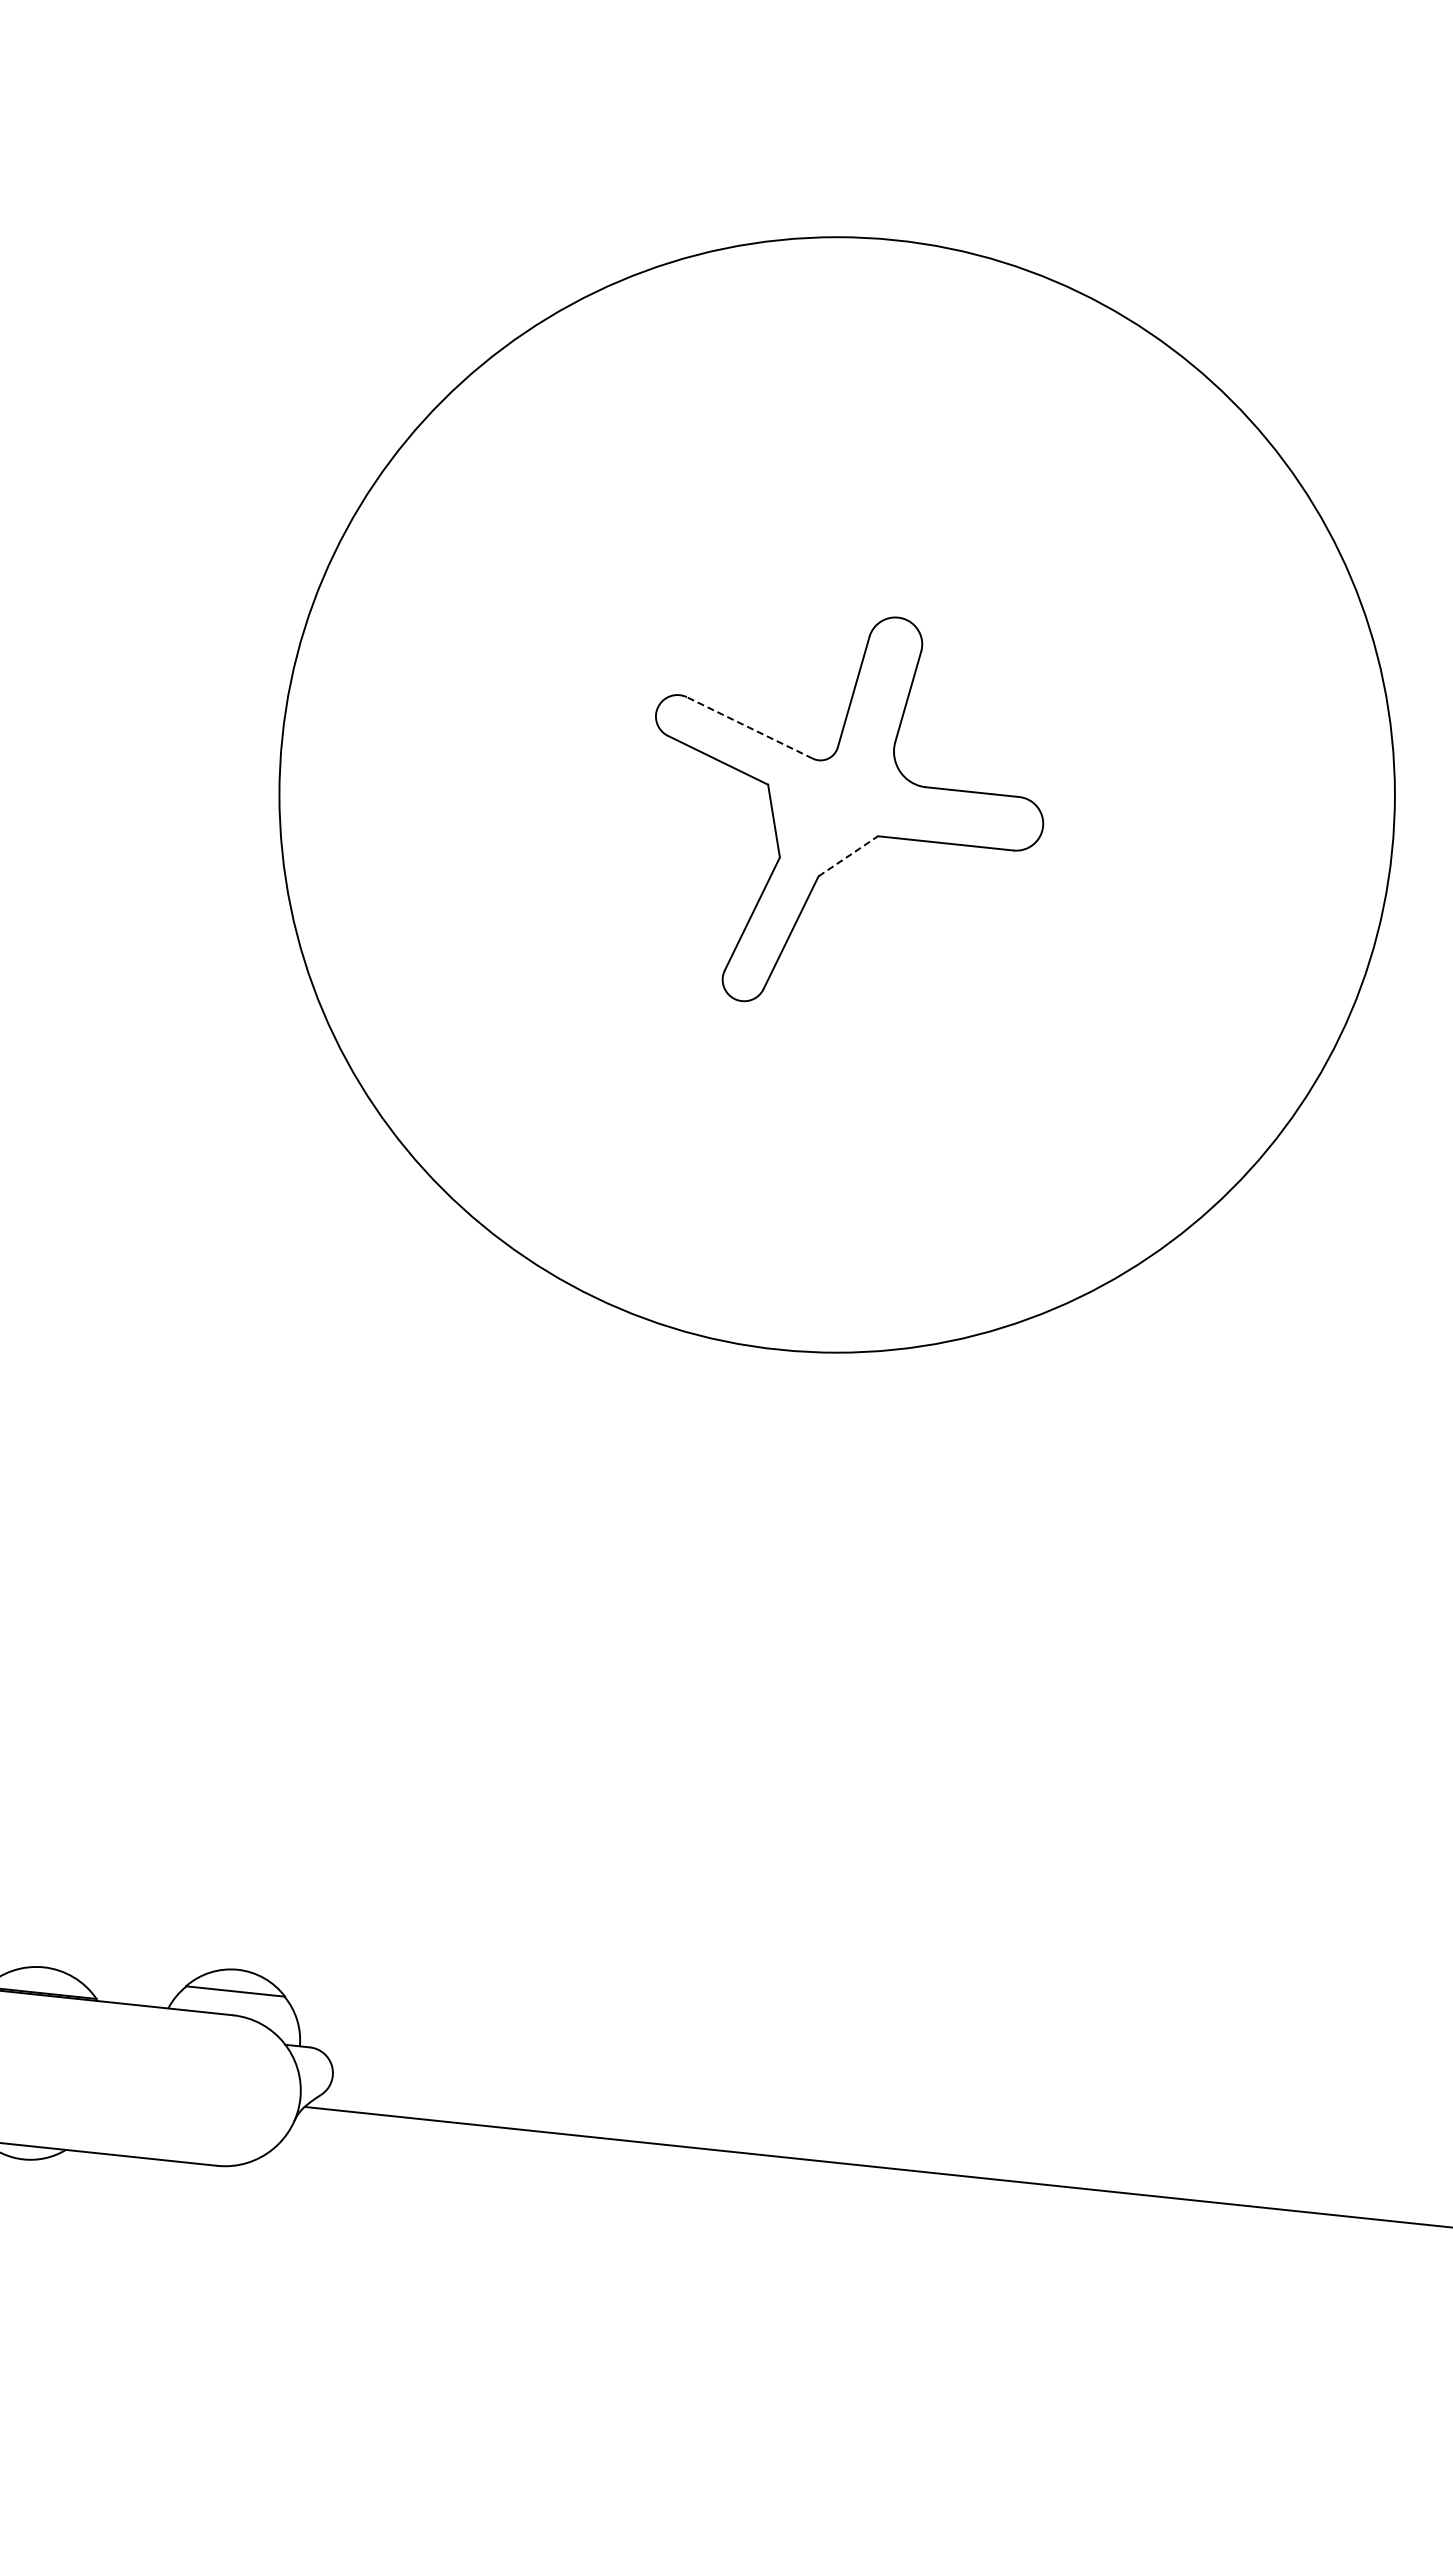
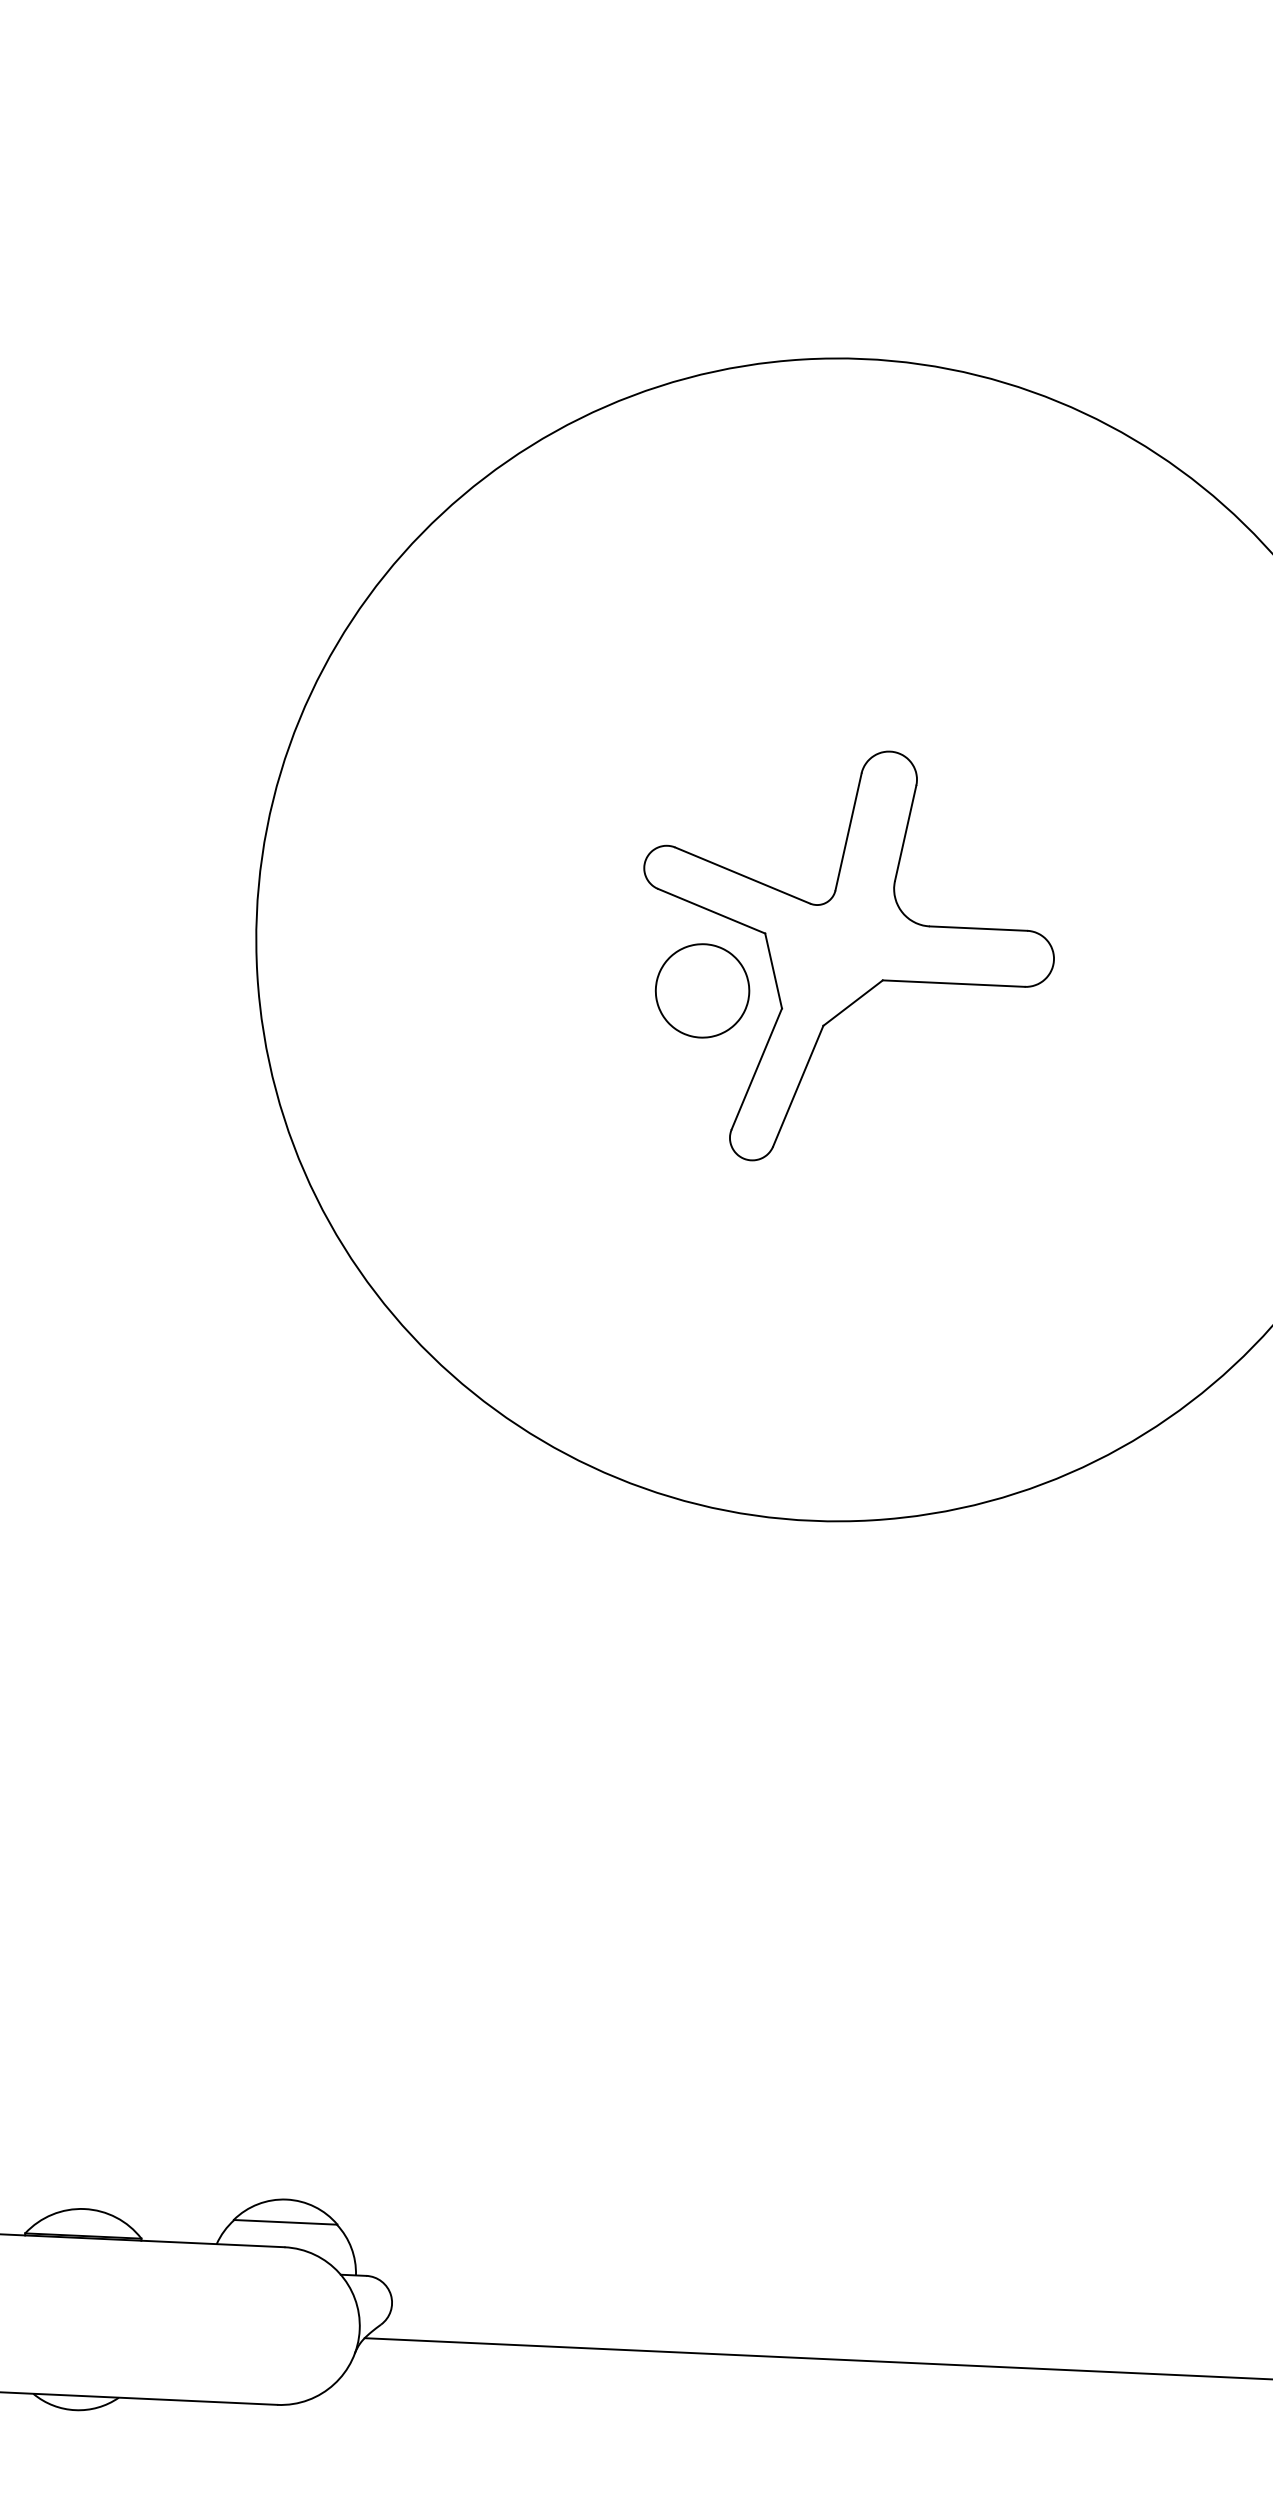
line: (749, 727) -> (742, 875), dashed -> solid
part: (704, 835) -> (702, 990), added
line: (848, 856) -> (853, 1003), dashed -> solid

